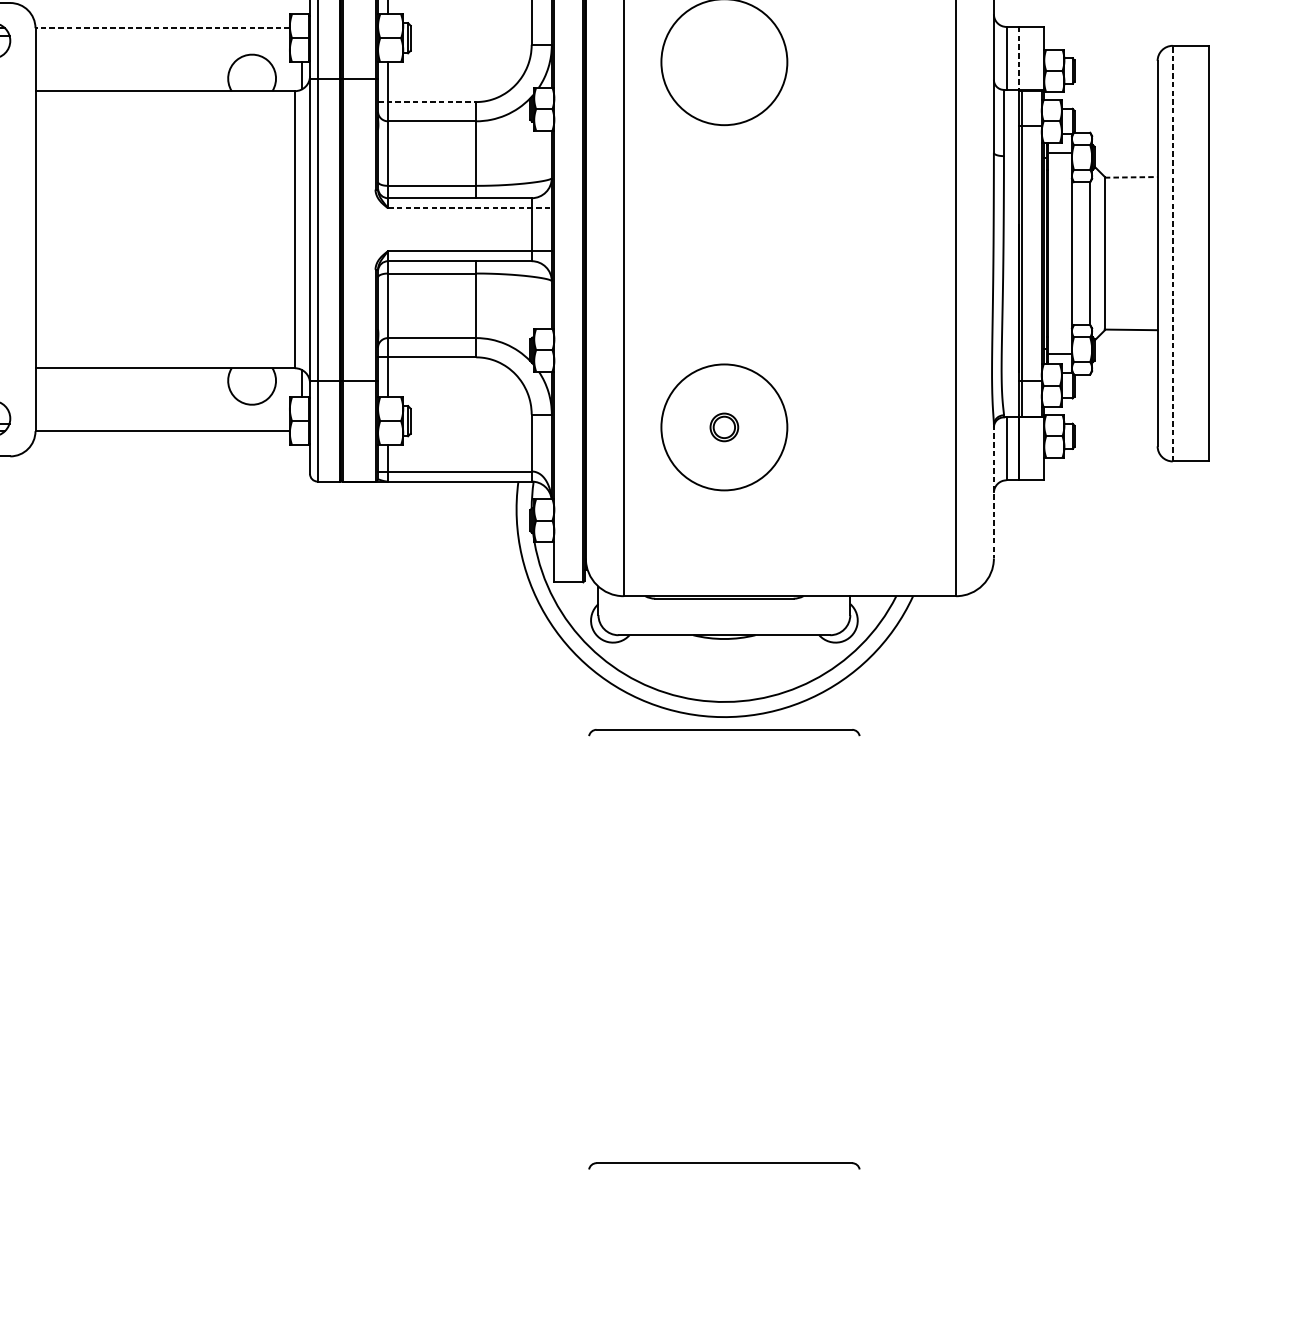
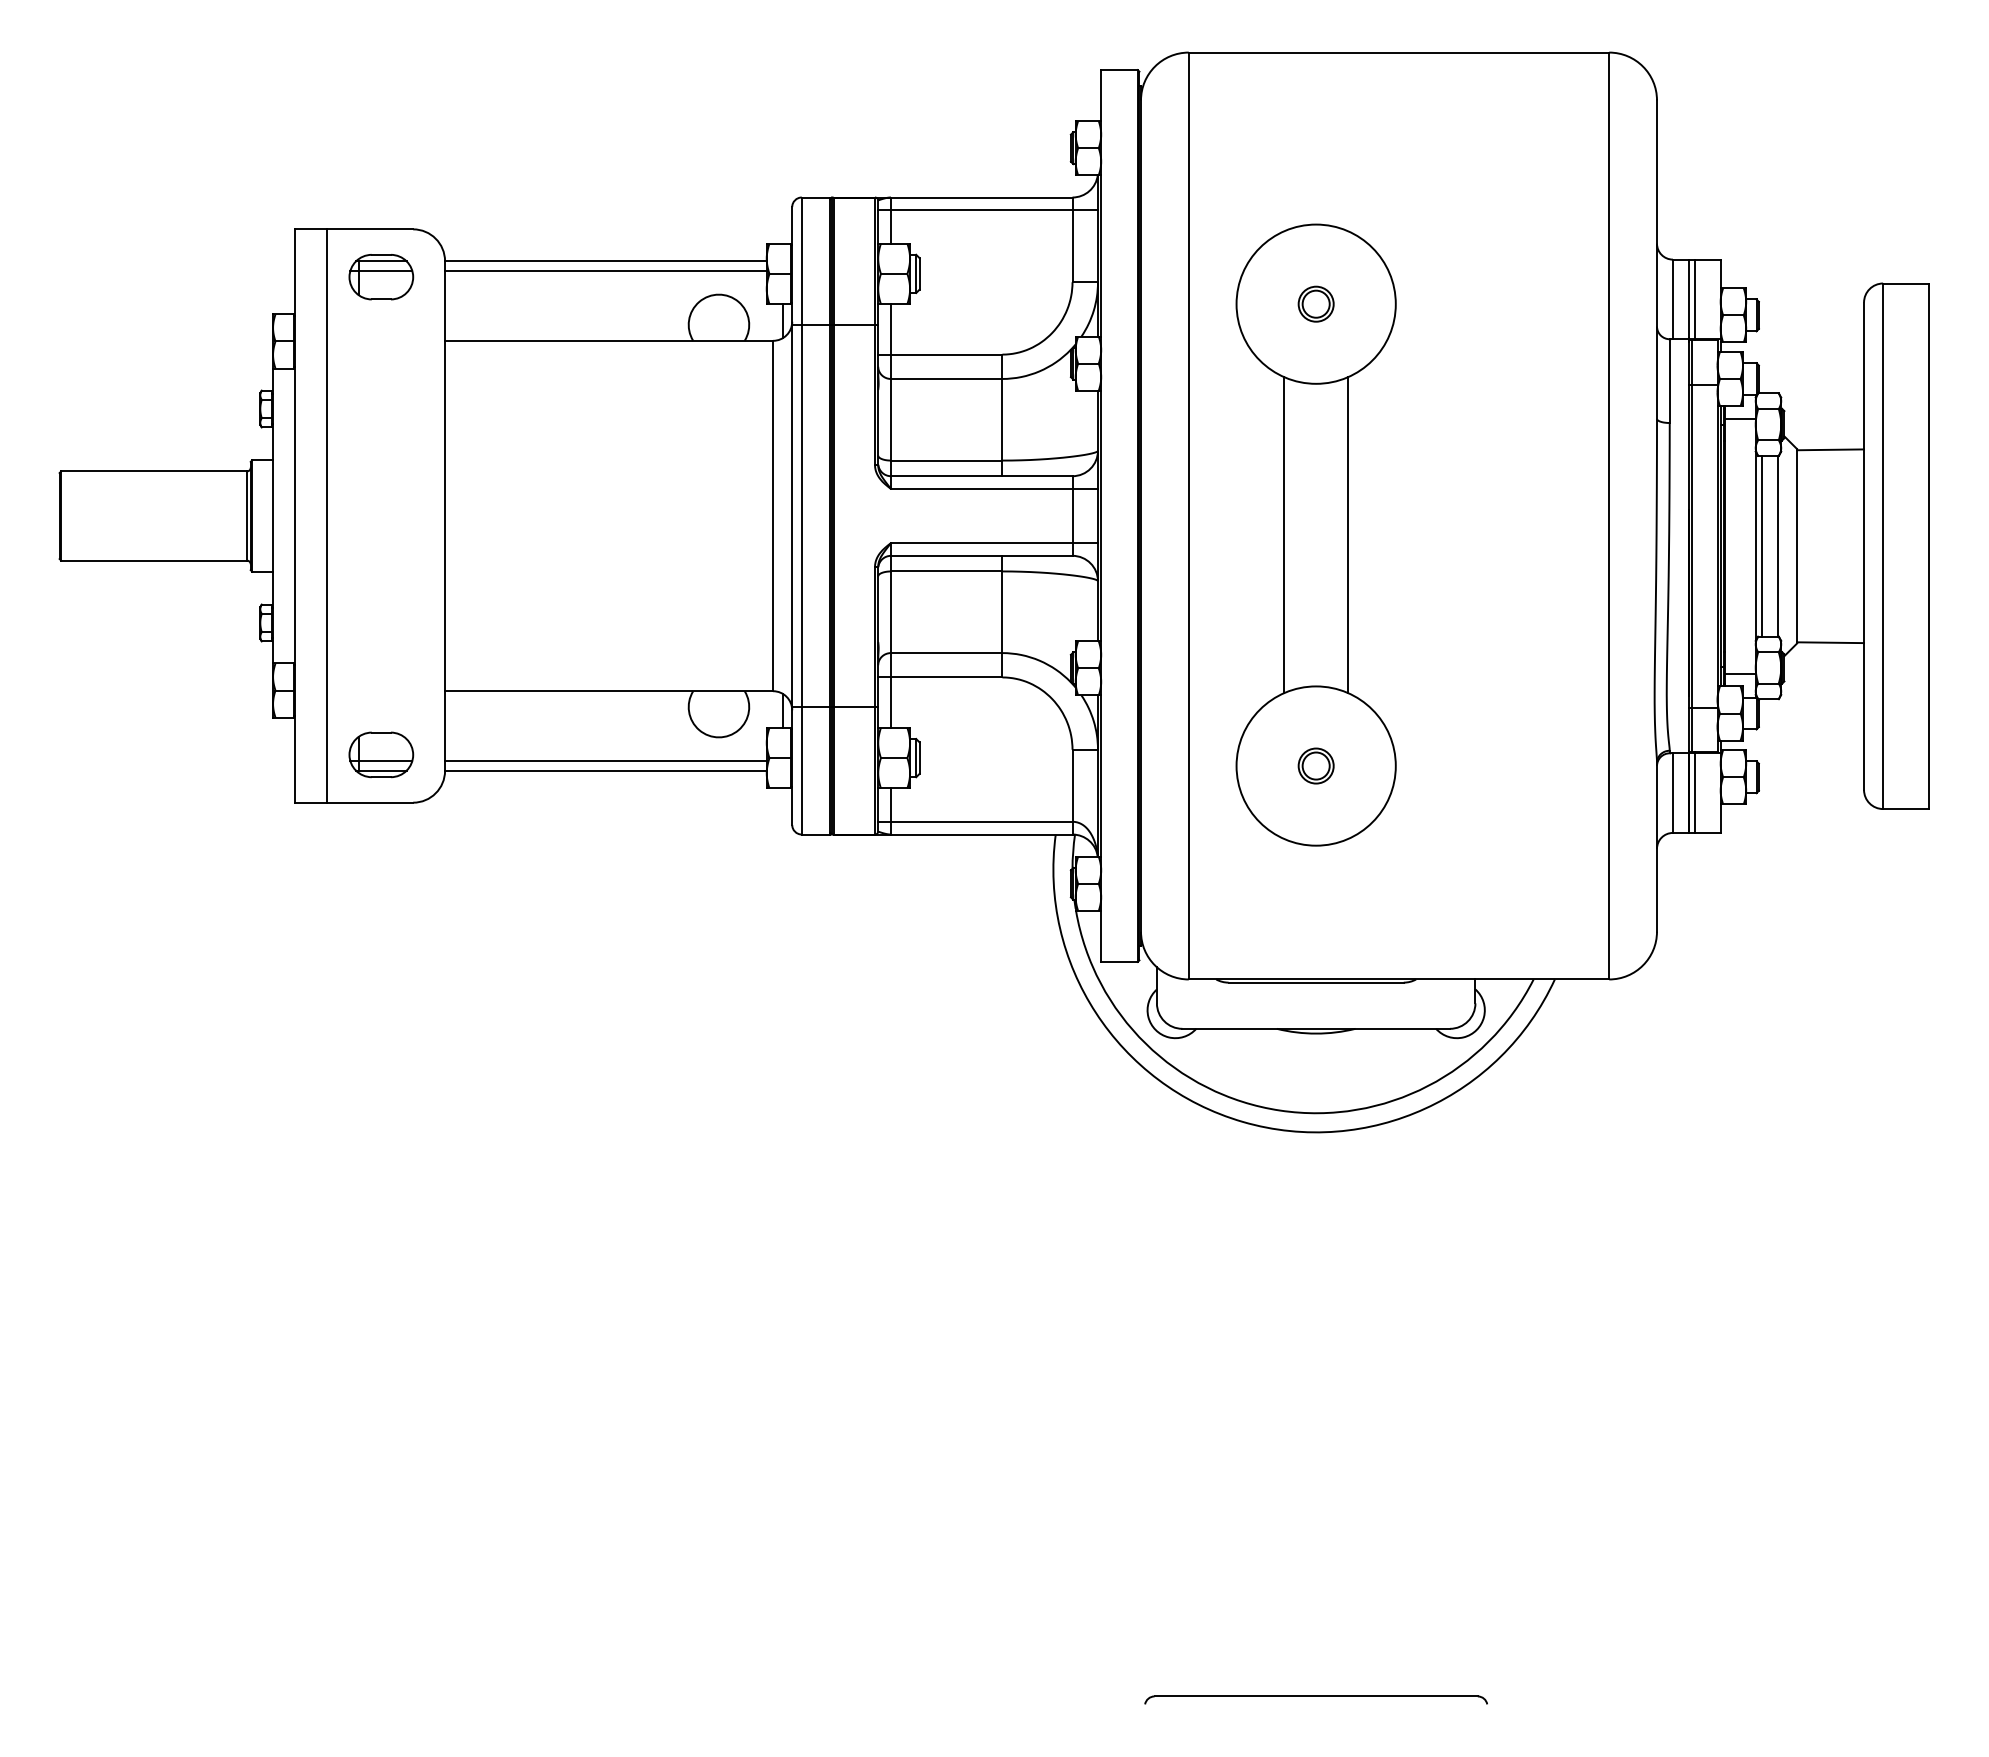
line: (162, 28) -> (605, 261), dashed -> solid
line: (162, 35) -> (605, 270), added
line: (1024, 58) -> (1695, 299), added
line: (1018, 60) -> (1688, 301), dashed -> solid
part: (723, 61) -> (1315, 303), added
line: (427, 101) -> (940, 354), dashed -> solid
line: (1131, 177) -> (1831, 449), dashed -> solid
line: (469, 207) -> (994, 488), dashed -> solid
line: (699, 245) -> (1284, 535), added
line: (749, 245) -> (1348, 535), added
line: (1077, 253) -> (1762, 545), added
line: (1173, 253) -> (1883, 546), dashed -> solid
line: (162, 423) -> (605, 761), added
line: (1024, 448) -> (1695, 792), added
line: (994, 491) -> (1657, 847), dashed -> solid
part: (723, 732) -> (1315, 1151), removed

